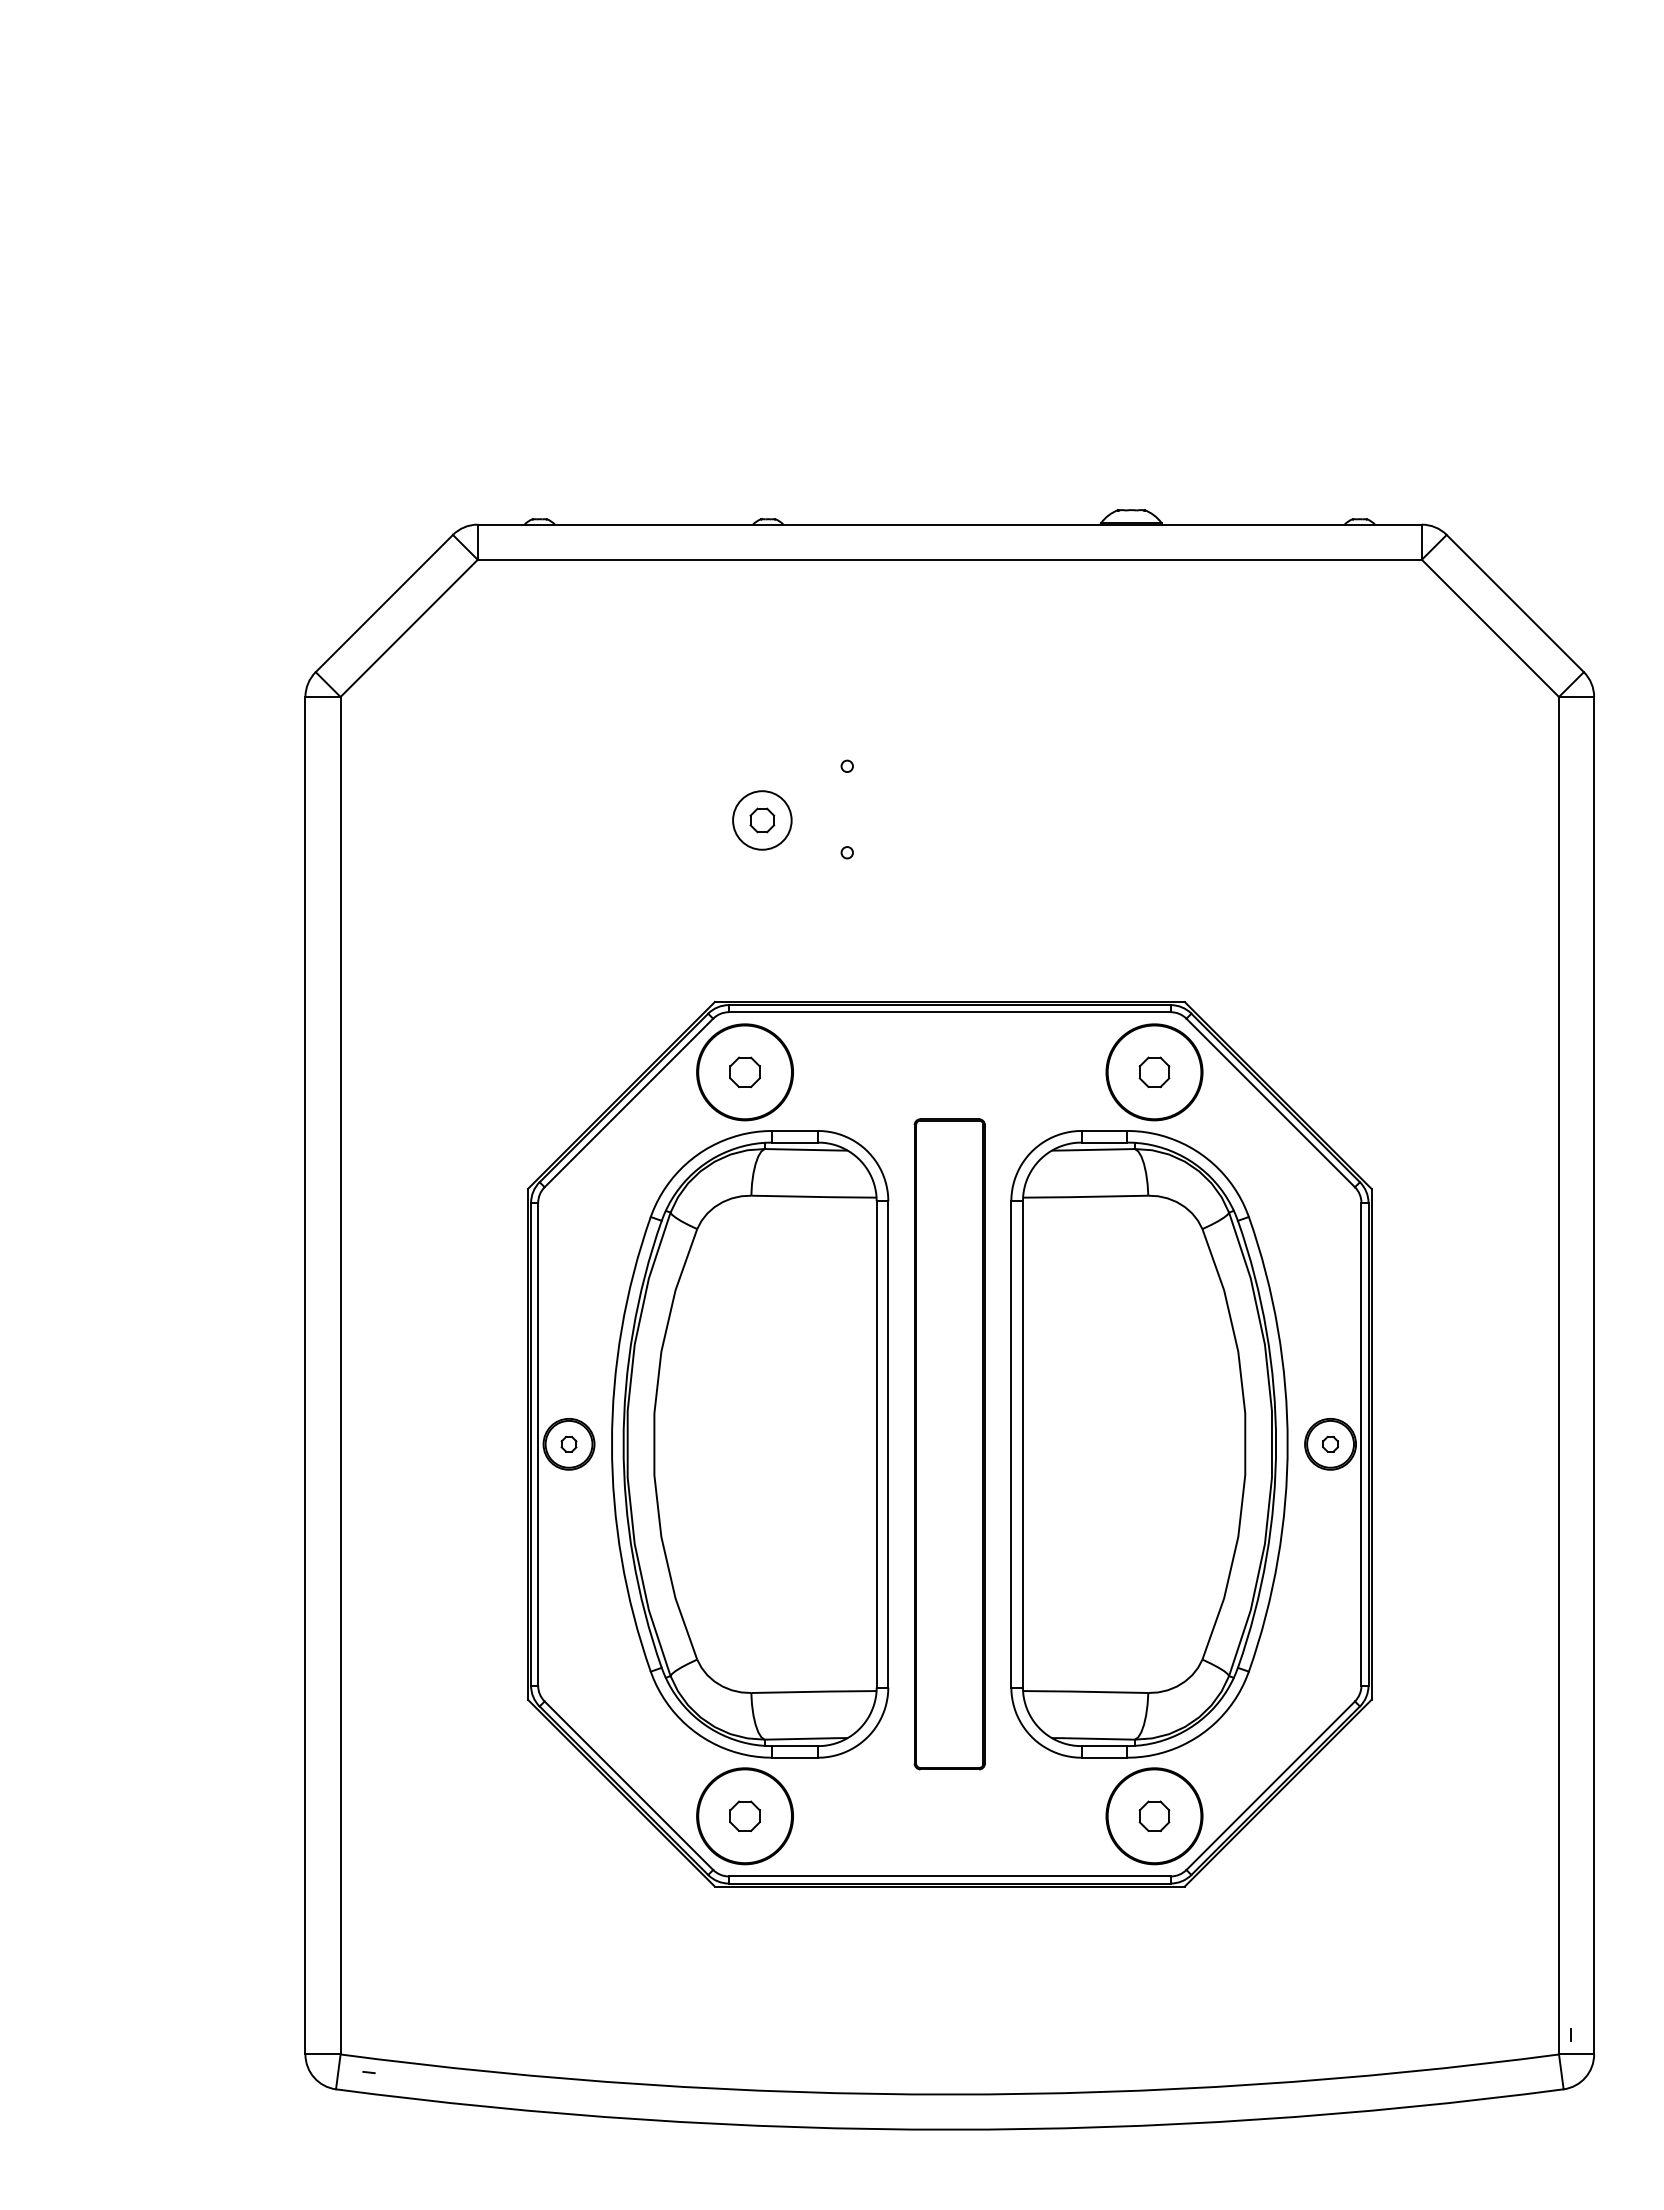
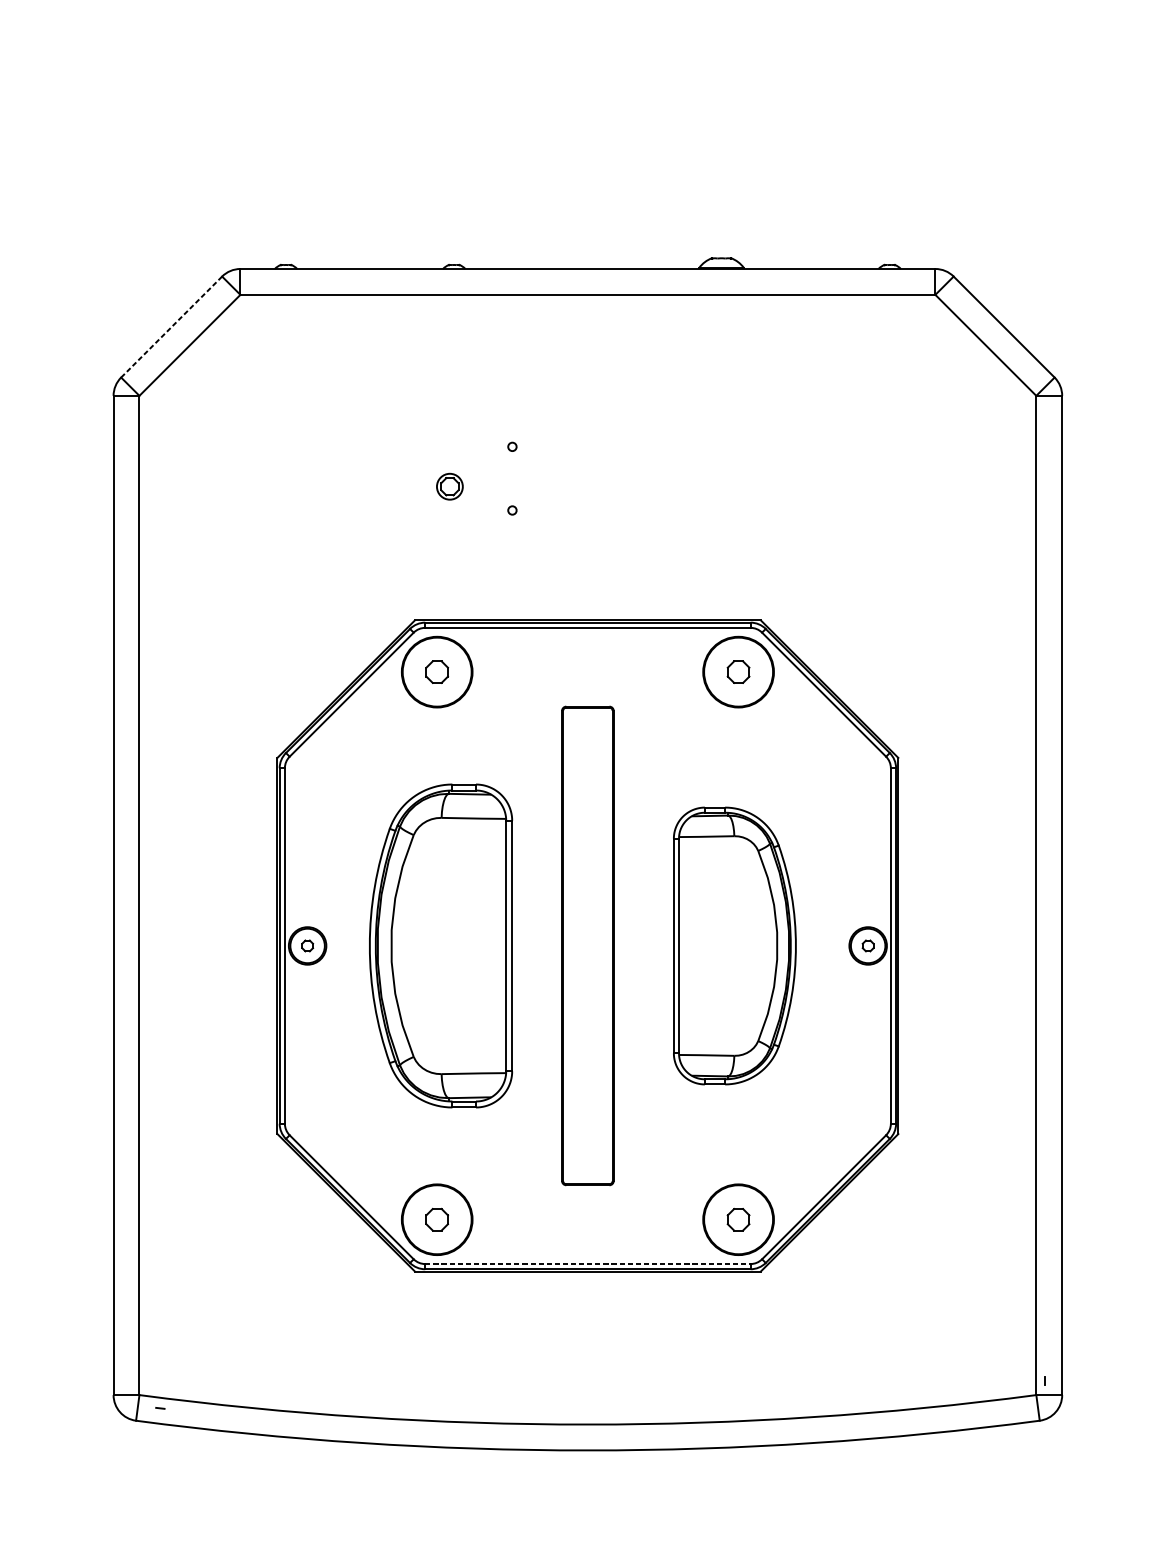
line: (384, 603) -> (171, 327), solid -> dashed
circle: (762, 820) -> (450, 486), size x0.6
part: (750, 1444) -> (441, 946), size x0.7
part: (1149, 1444) -> (734, 946), size x0.6
line: (949, 1876) -> (587, 1264), solid -> dashed

